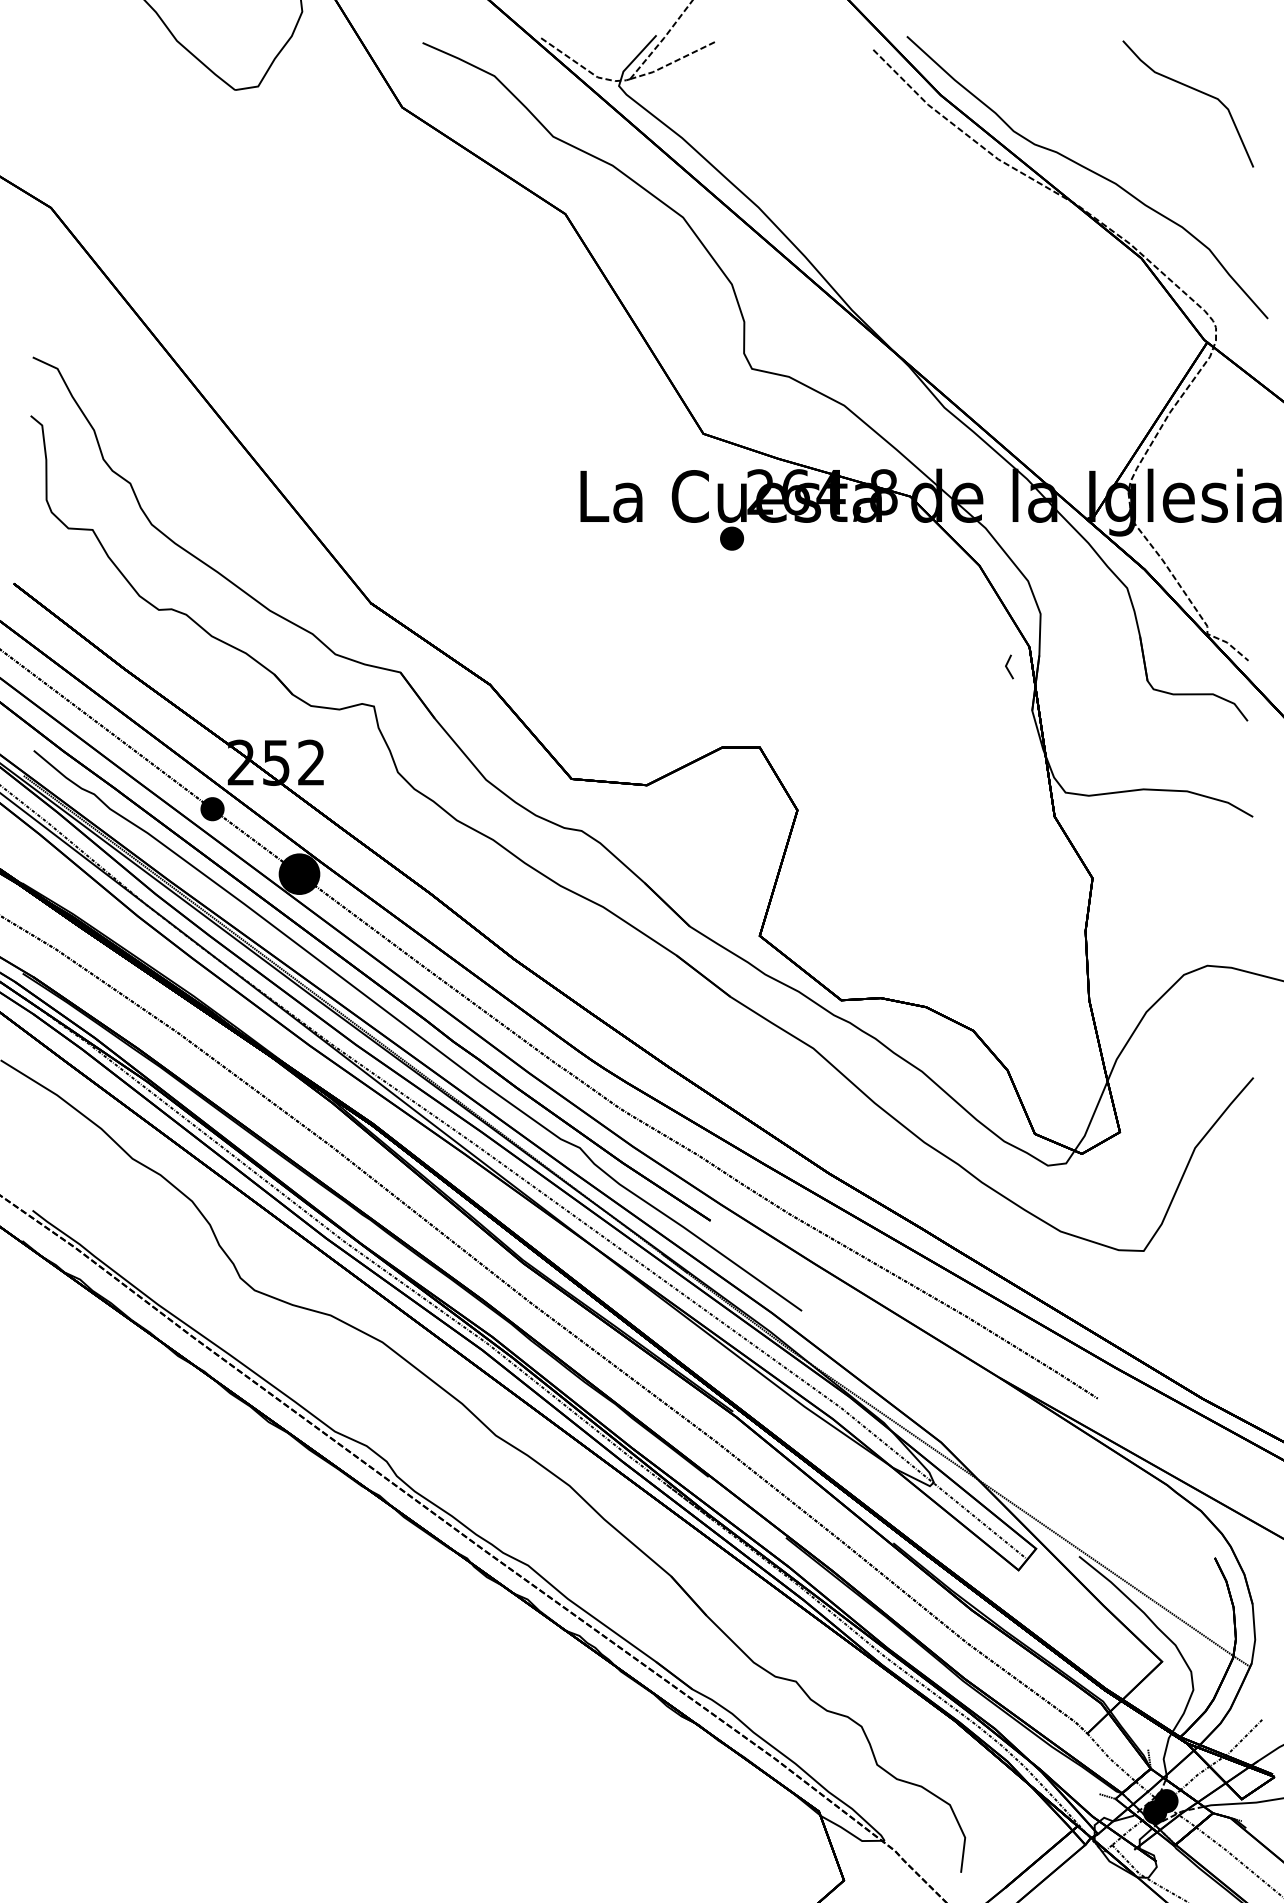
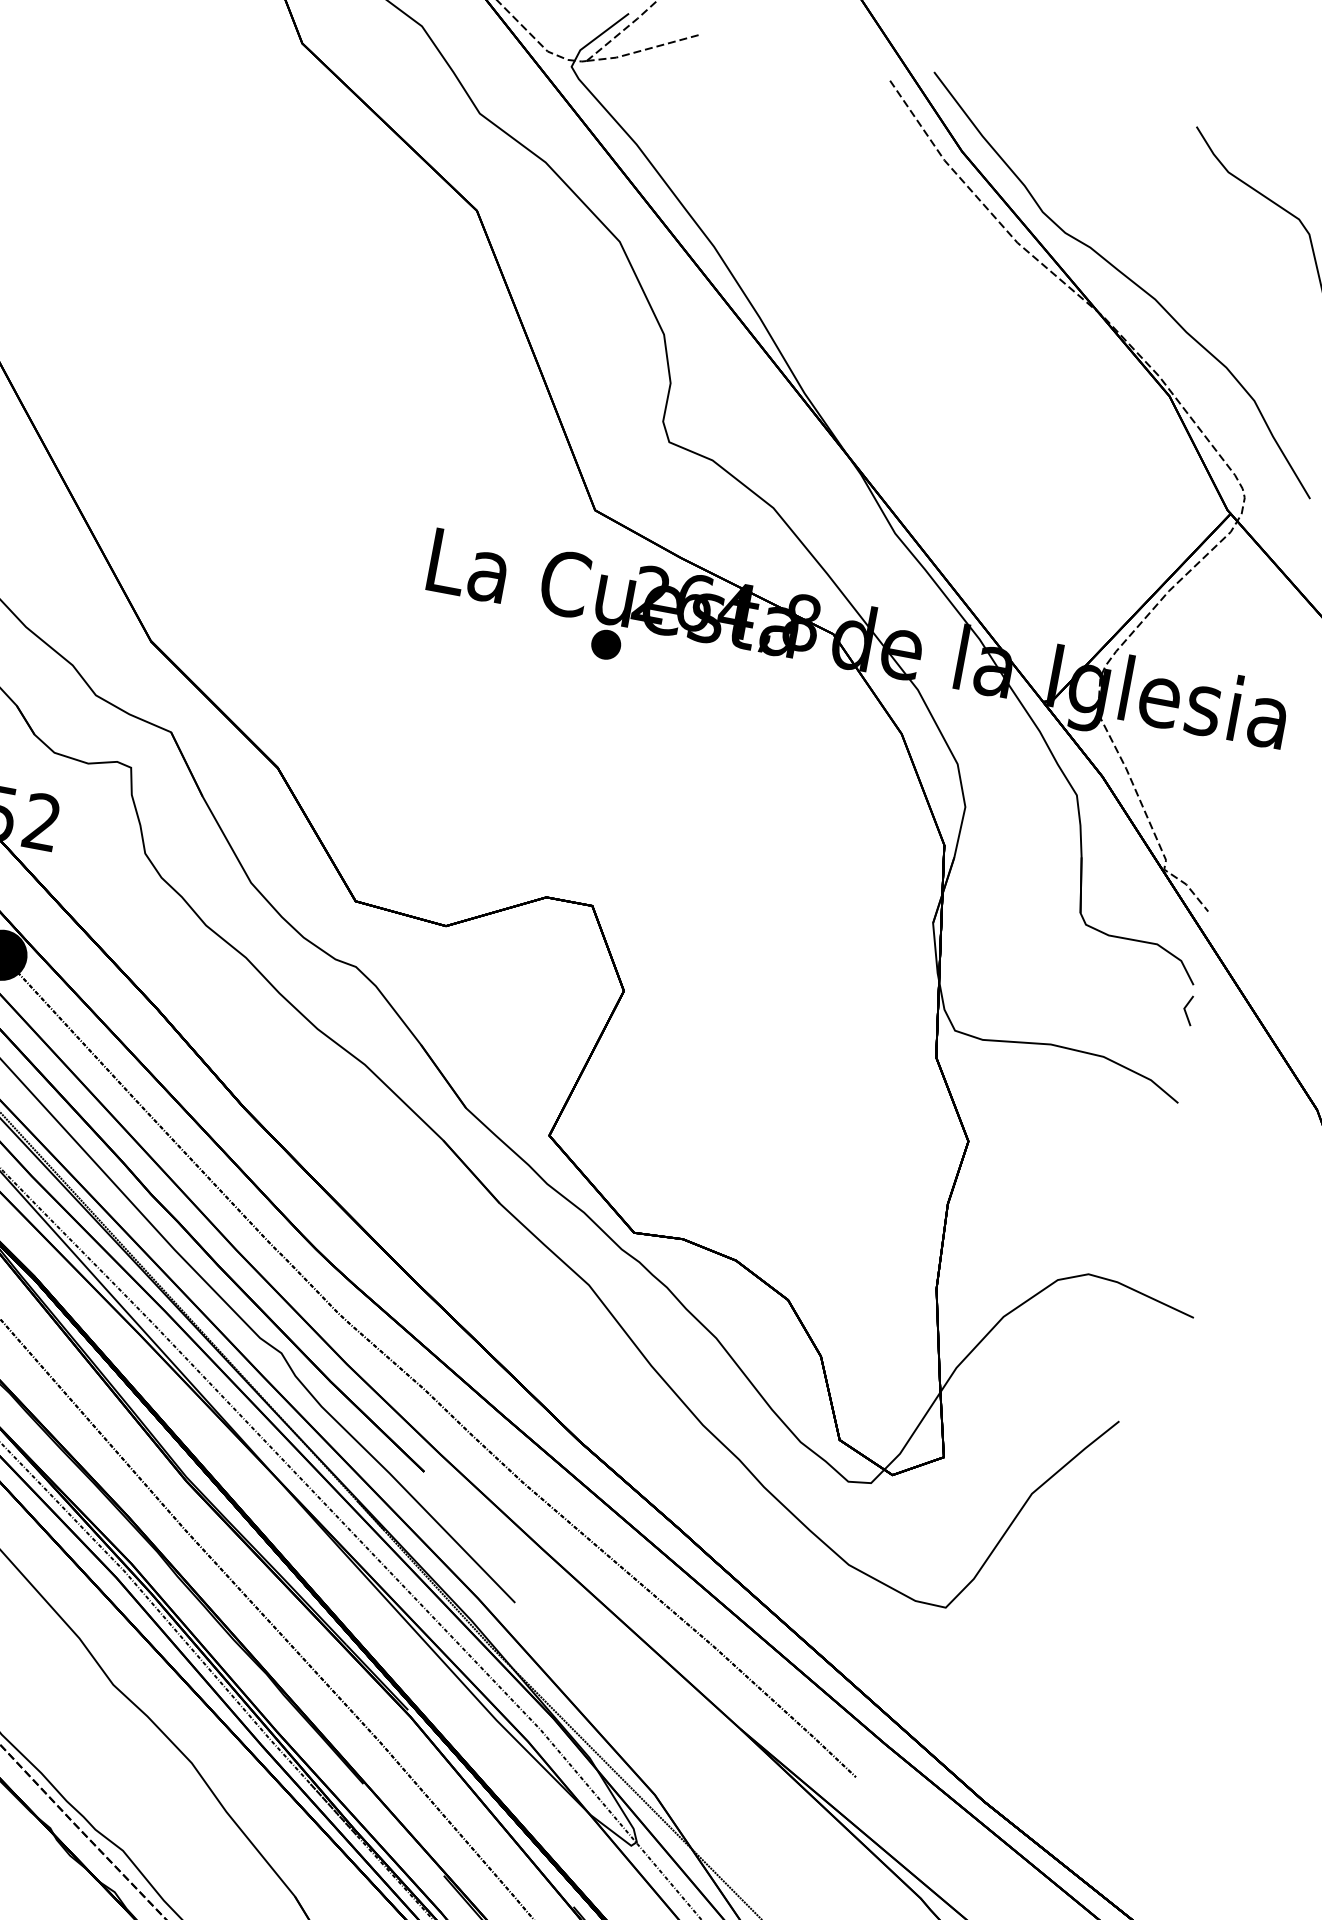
line: (1007, 666) -> (1186, 1009), moved

